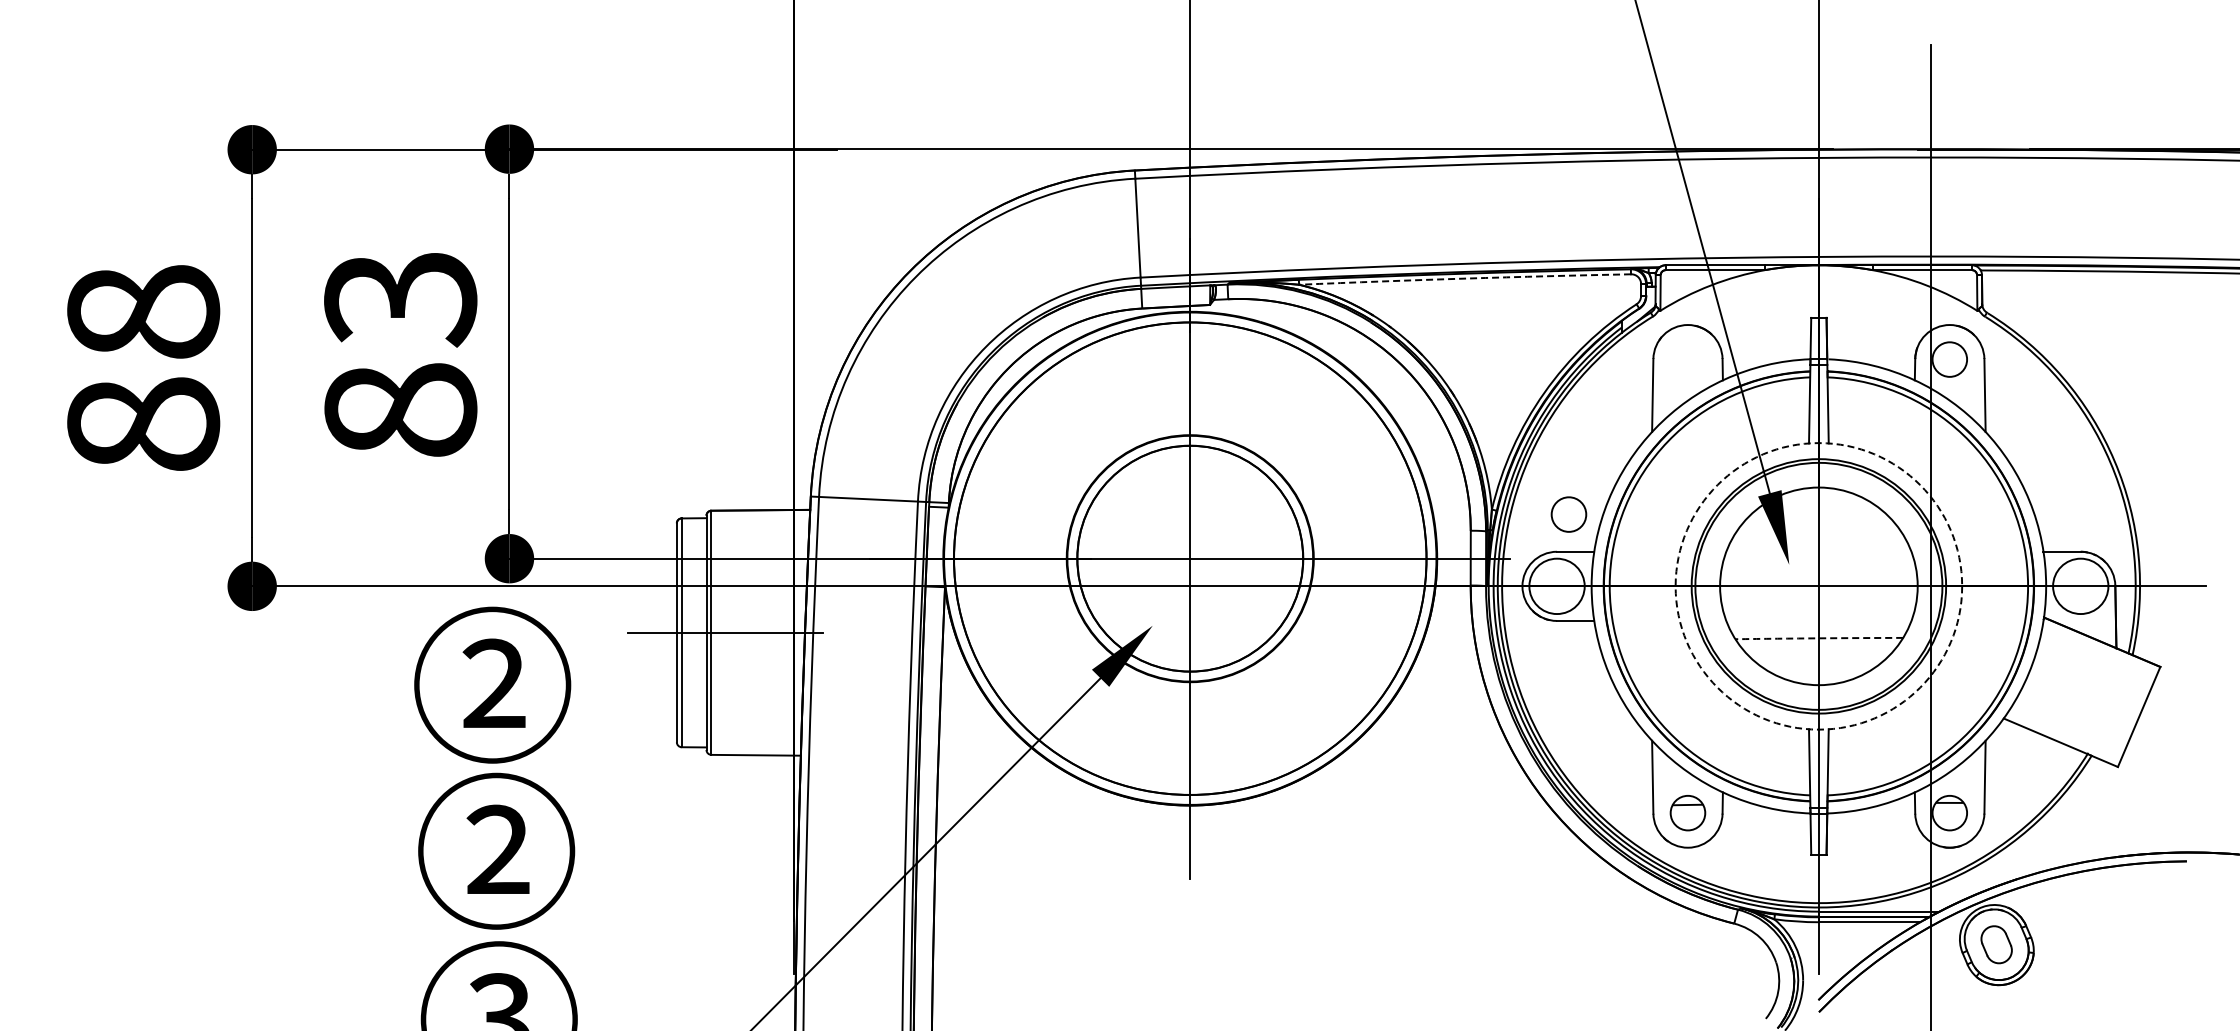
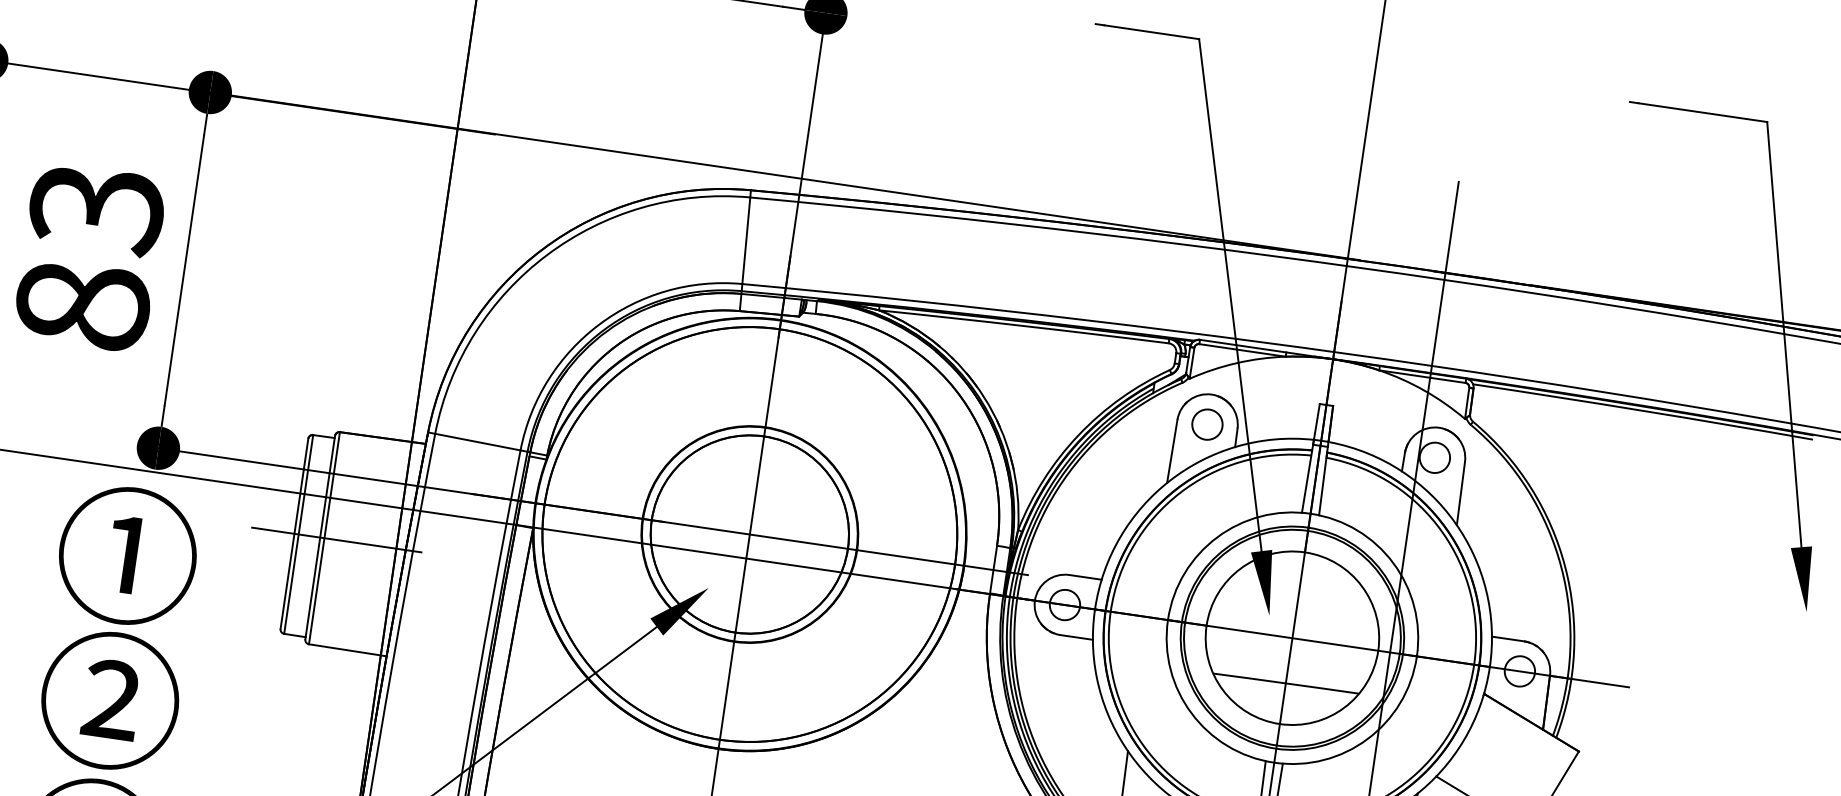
arc: (1465, 278) -> (1024, 325), dashed -> solid
circle: (1568, 514) -> (1207, 424), moved
circle: (1556, 586) -> (1064, 605), size x0.62
circle: (1818, 586) -> (1292, 638), dashed -> solid
circle: (2080, 586) -> (1519, 671), size x0.62
arc: (1819, 638) -> (1286, 683), dashed -> solid
text: (493, 682) -> (128, 553), ② -> ①

